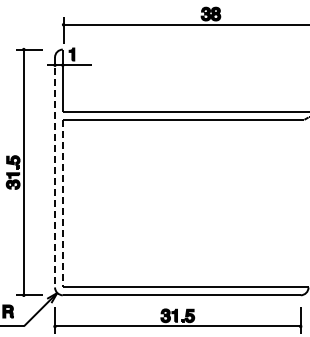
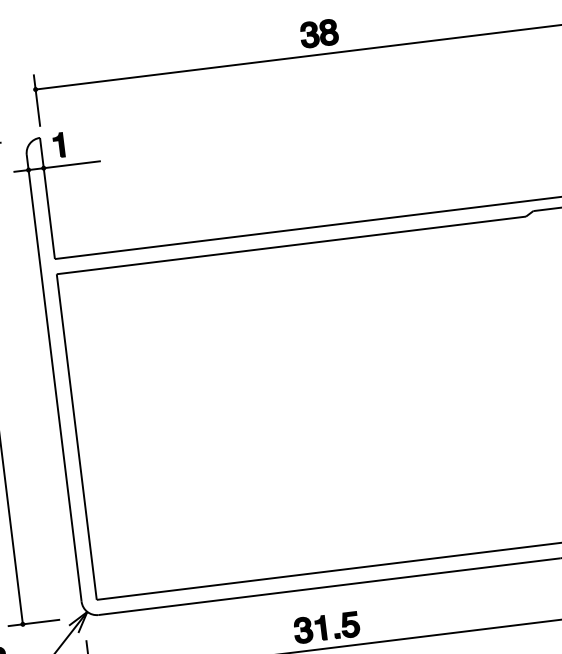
line: (55, 172) -> (55, 378), dashed -> solid
line: (62, 203) -> (76, 436), dashed -> solid

